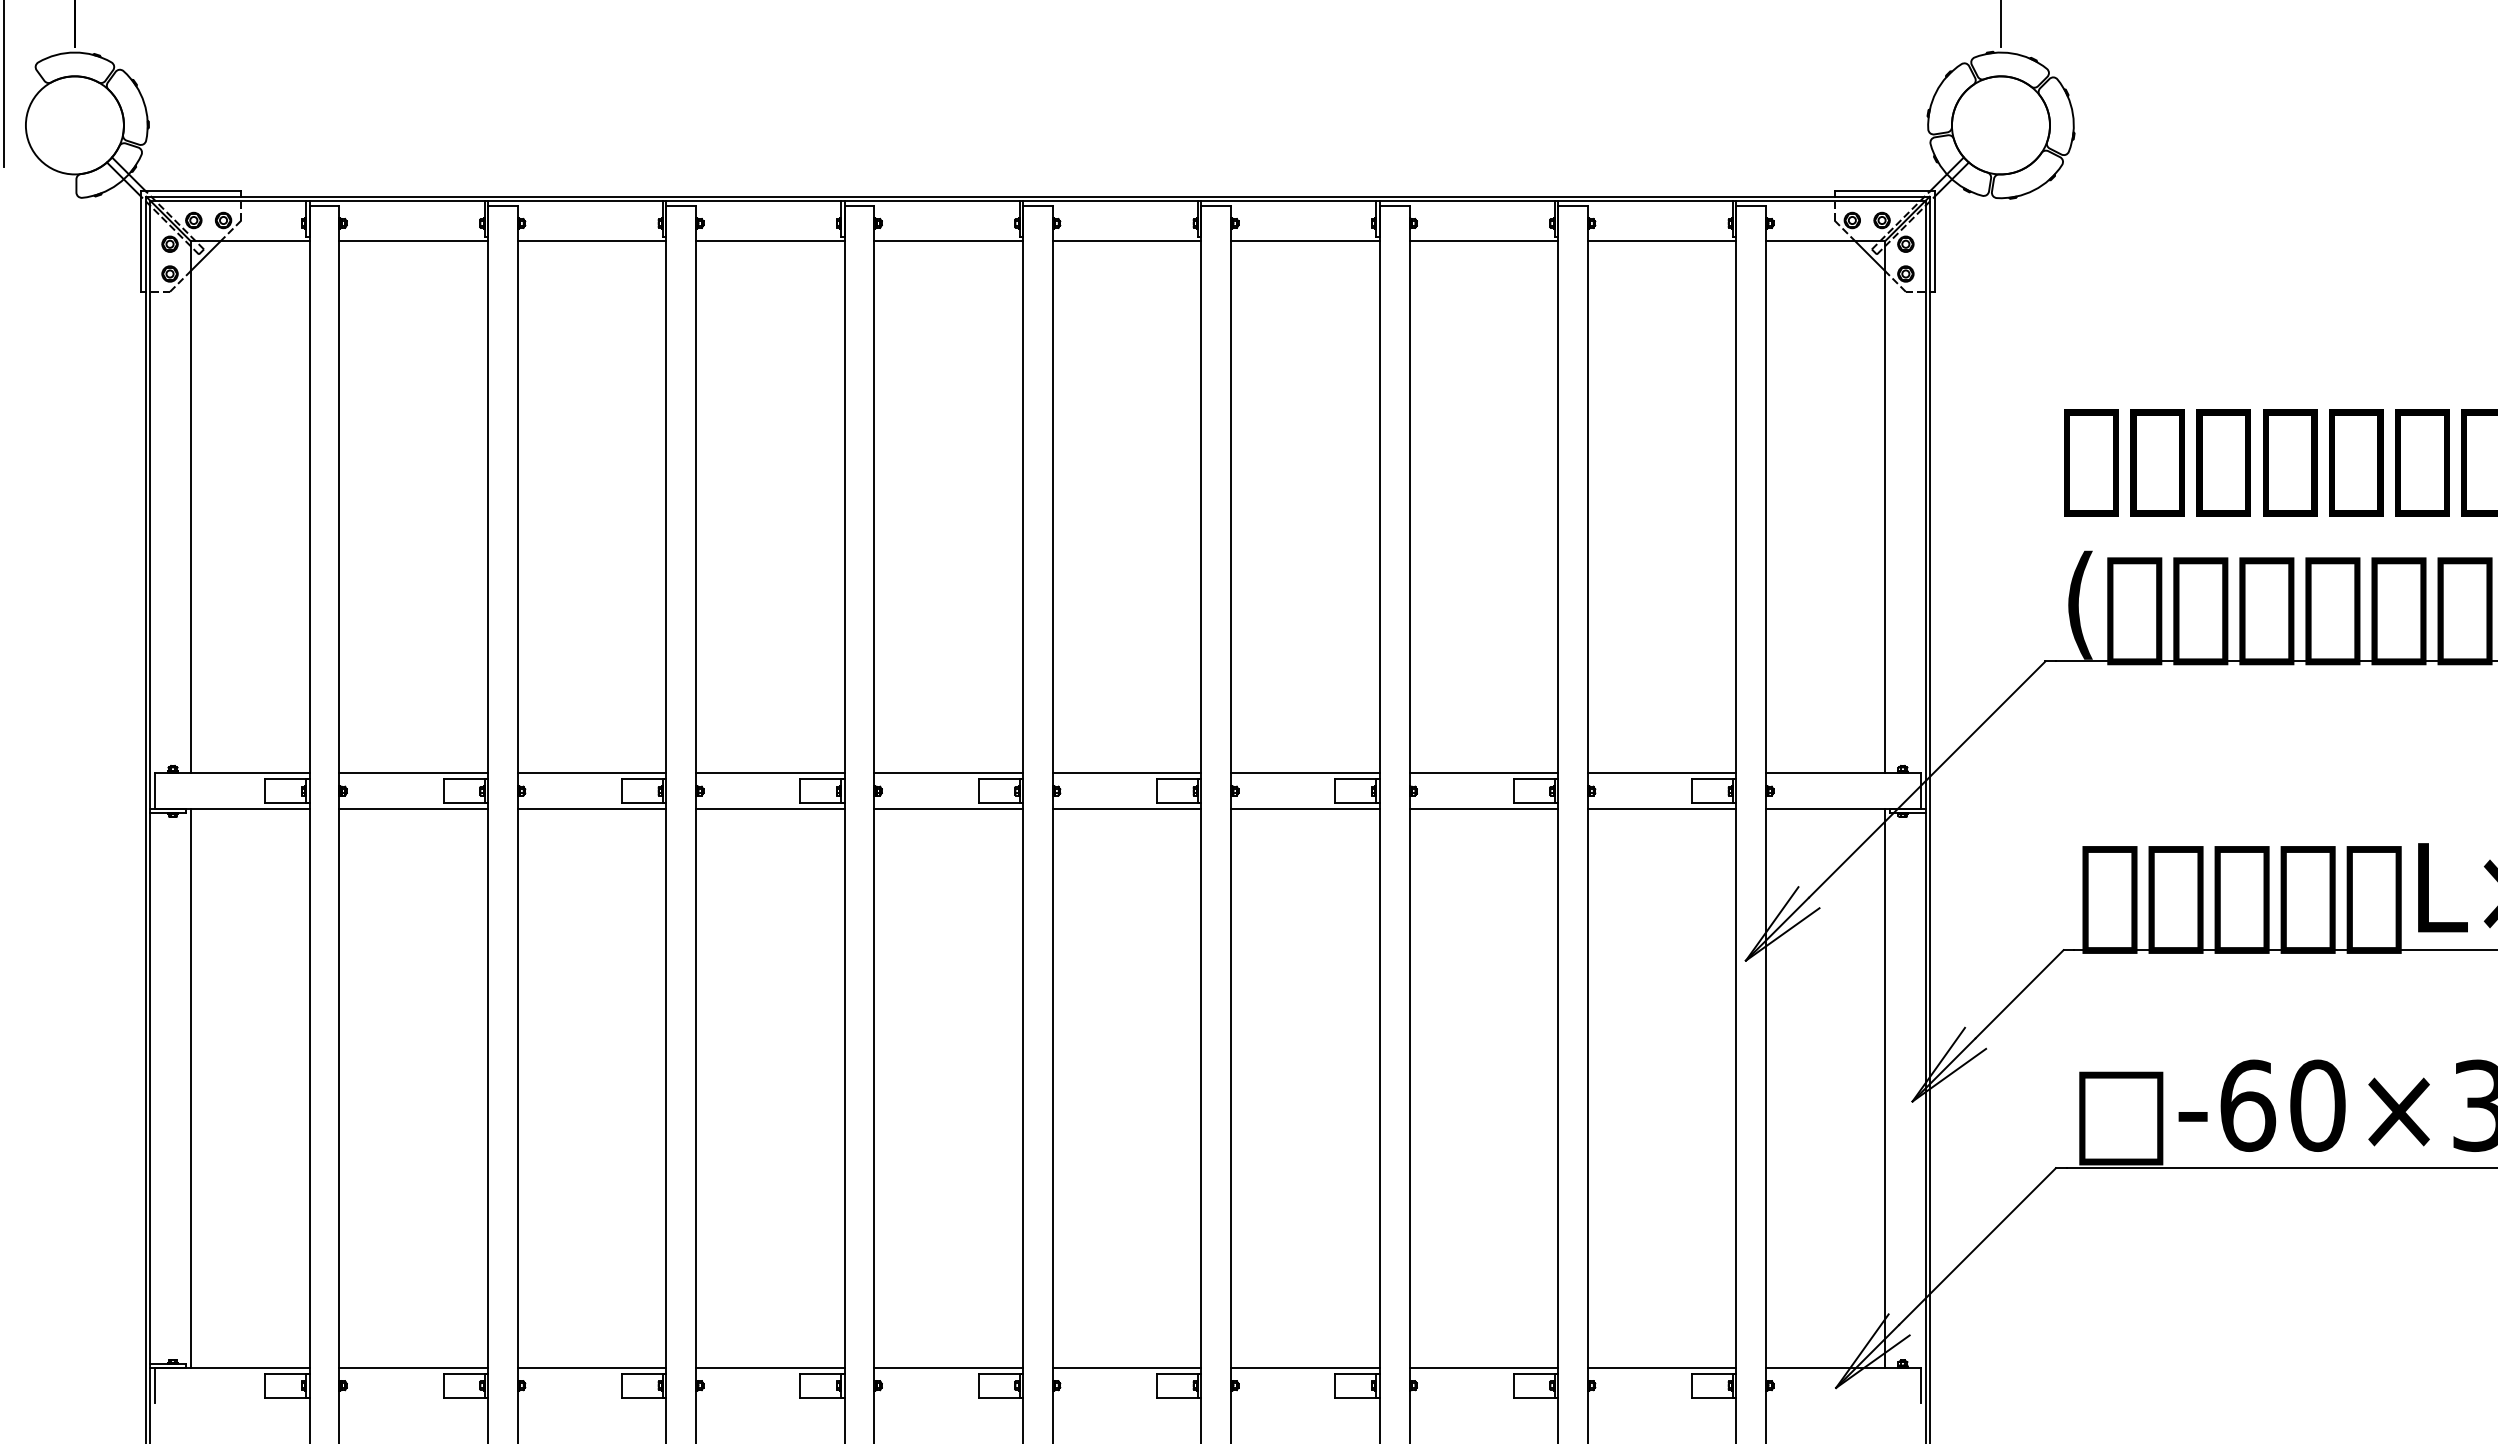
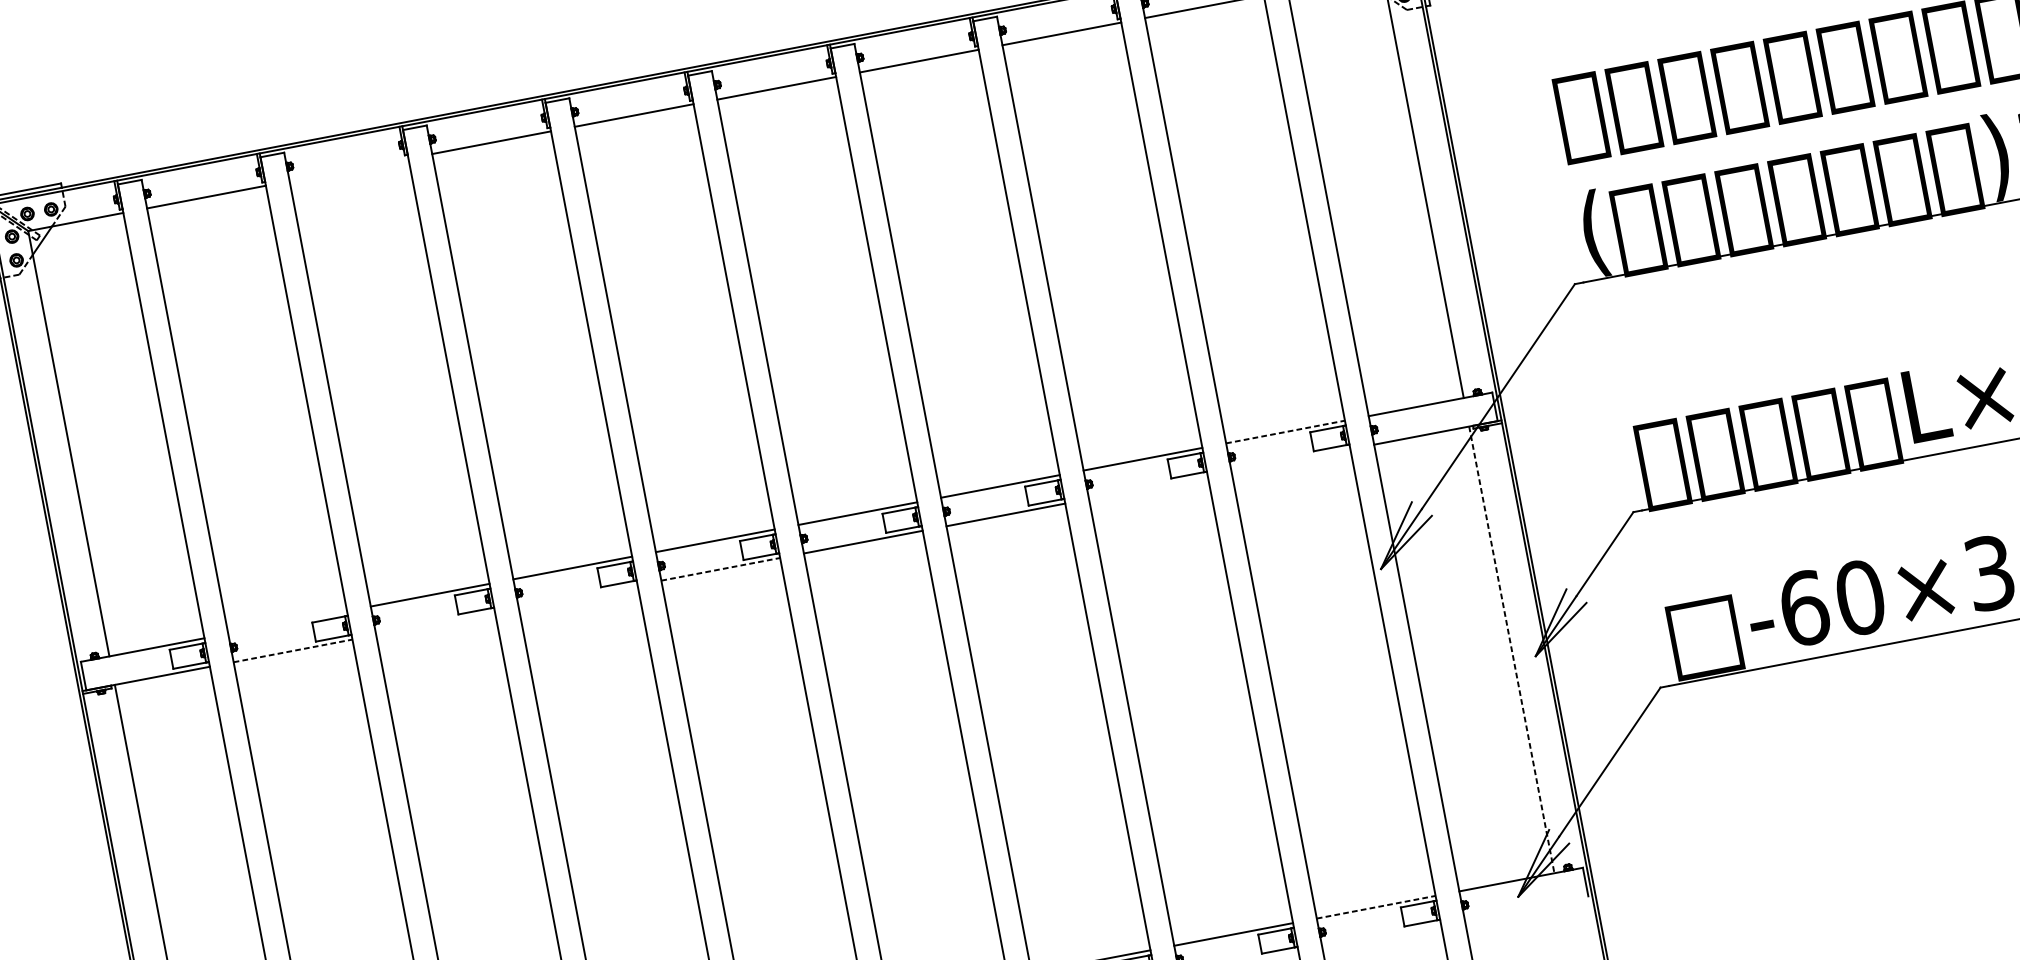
line: (591, 241) -> (348, 170), removed
line: (413, 773) -> (287, 622), removed
line: (1662, 773) -> (1285, 432), solid -> dashed
line: (414, 809) -> (293, 651), solid -> dashed
line: (591, 809) -> (435, 624), removed
line: (770, 809) -> (578, 596), removed
line: (949, 809) -> (721, 569), solid -> dashed
line: (1483, 809) -> (1148, 488), removed
line: (1661, 809) -> (1290, 461), removed
line: (1885, 1088) -> (1512, 649), solid -> dashed
line: (1662, 1367) -> (1376, 906), solid -> dashed

